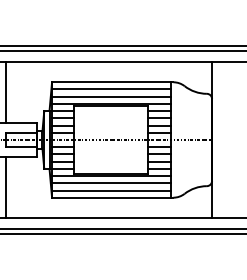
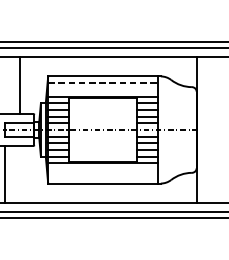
line: (111, 89) -> (103, 83), solid -> dashed
line: (5, 91) -> (19, 84), moved
line: (111, 96) -> (103, 89), removed
line: (111, 183) -> (103, 170), removed
line: (111, 190) -> (103, 176), removed

